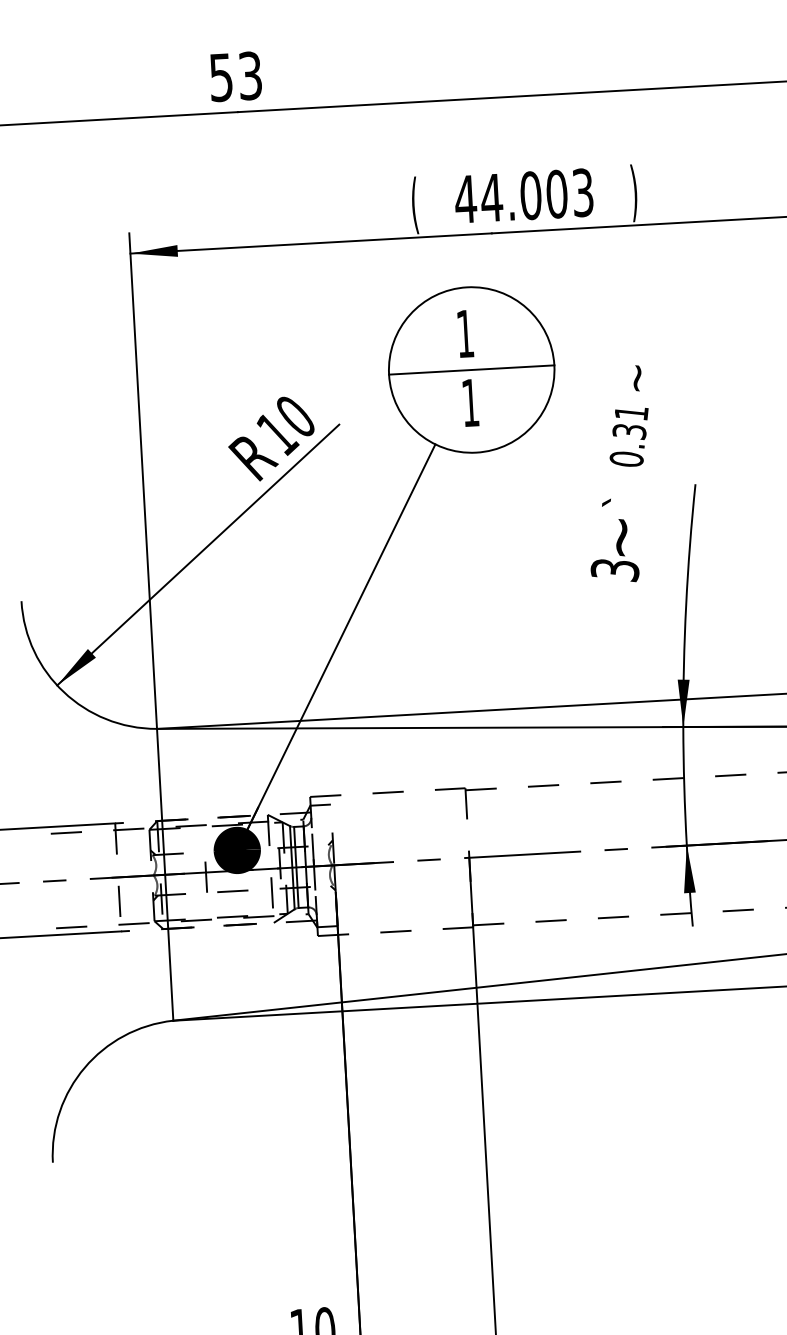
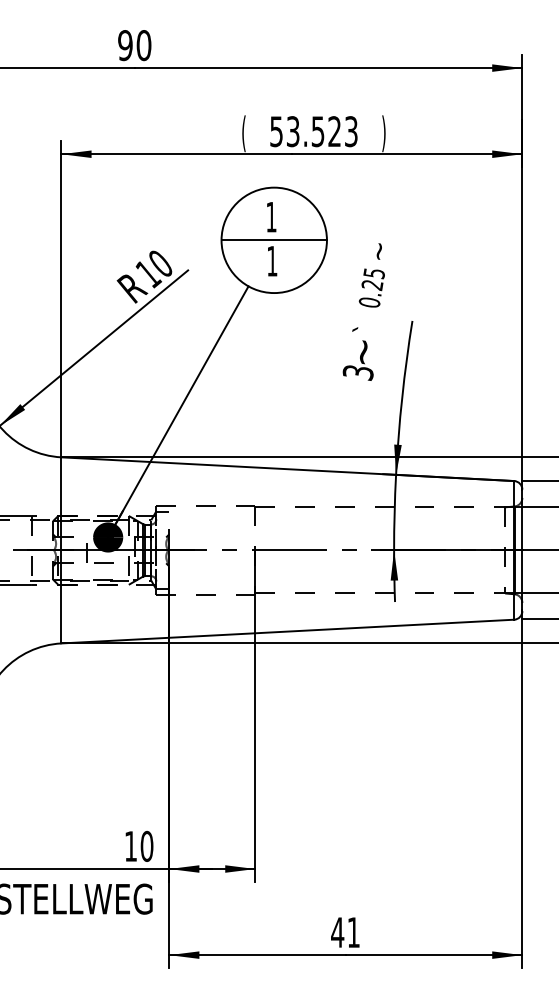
text: (235, 76) -> (134, 45), 53 -> 90
text: (511, 196) -> (305, 131), 44.003 -> 53.523
text: (630, 422) -> (373, 279), 0.31 -> 0.25

